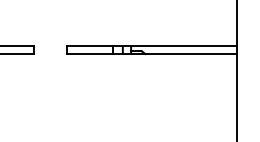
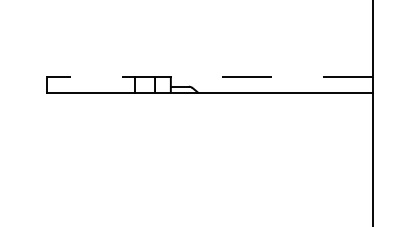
line: (151, 45) -> (209, 76), solid -> dashed

